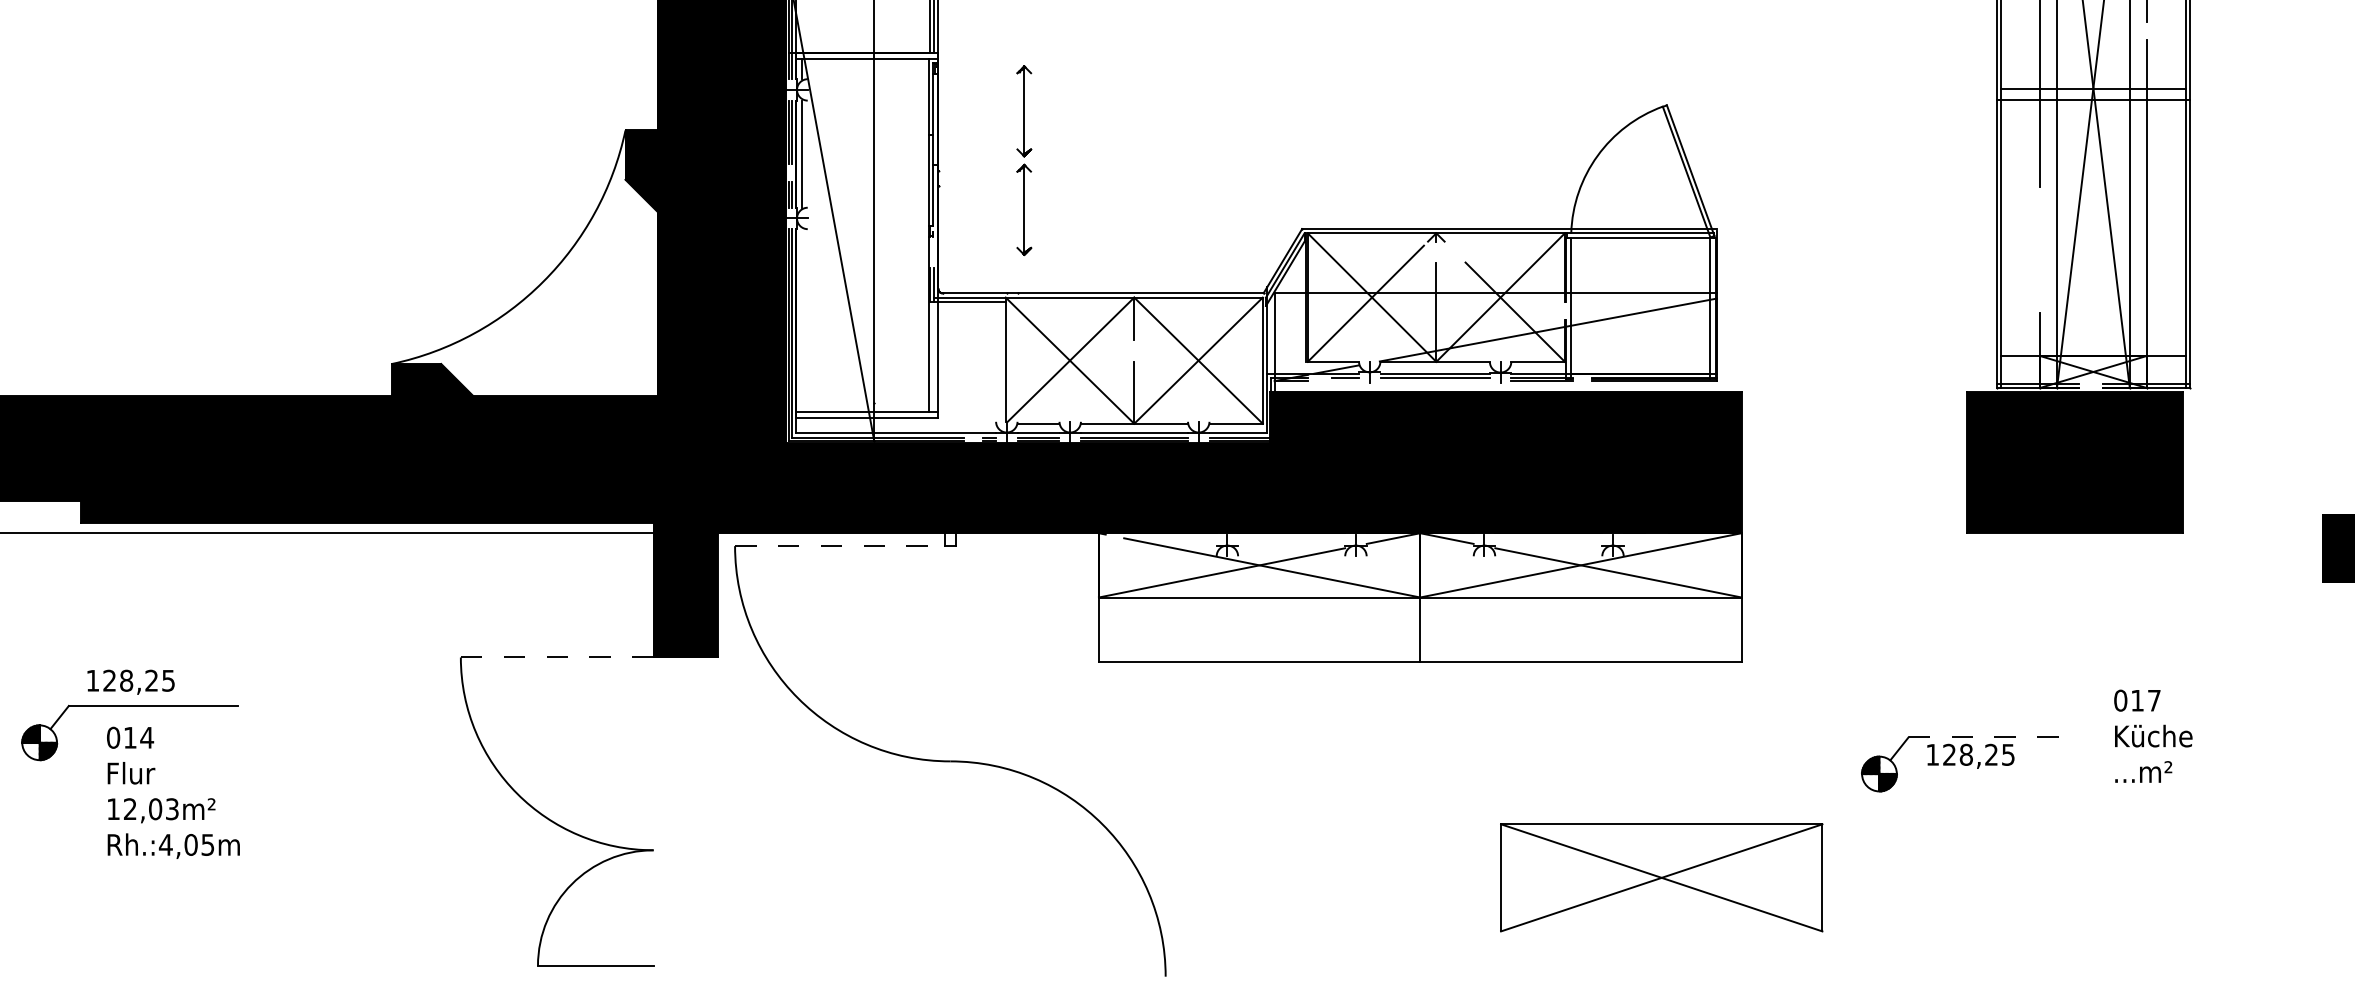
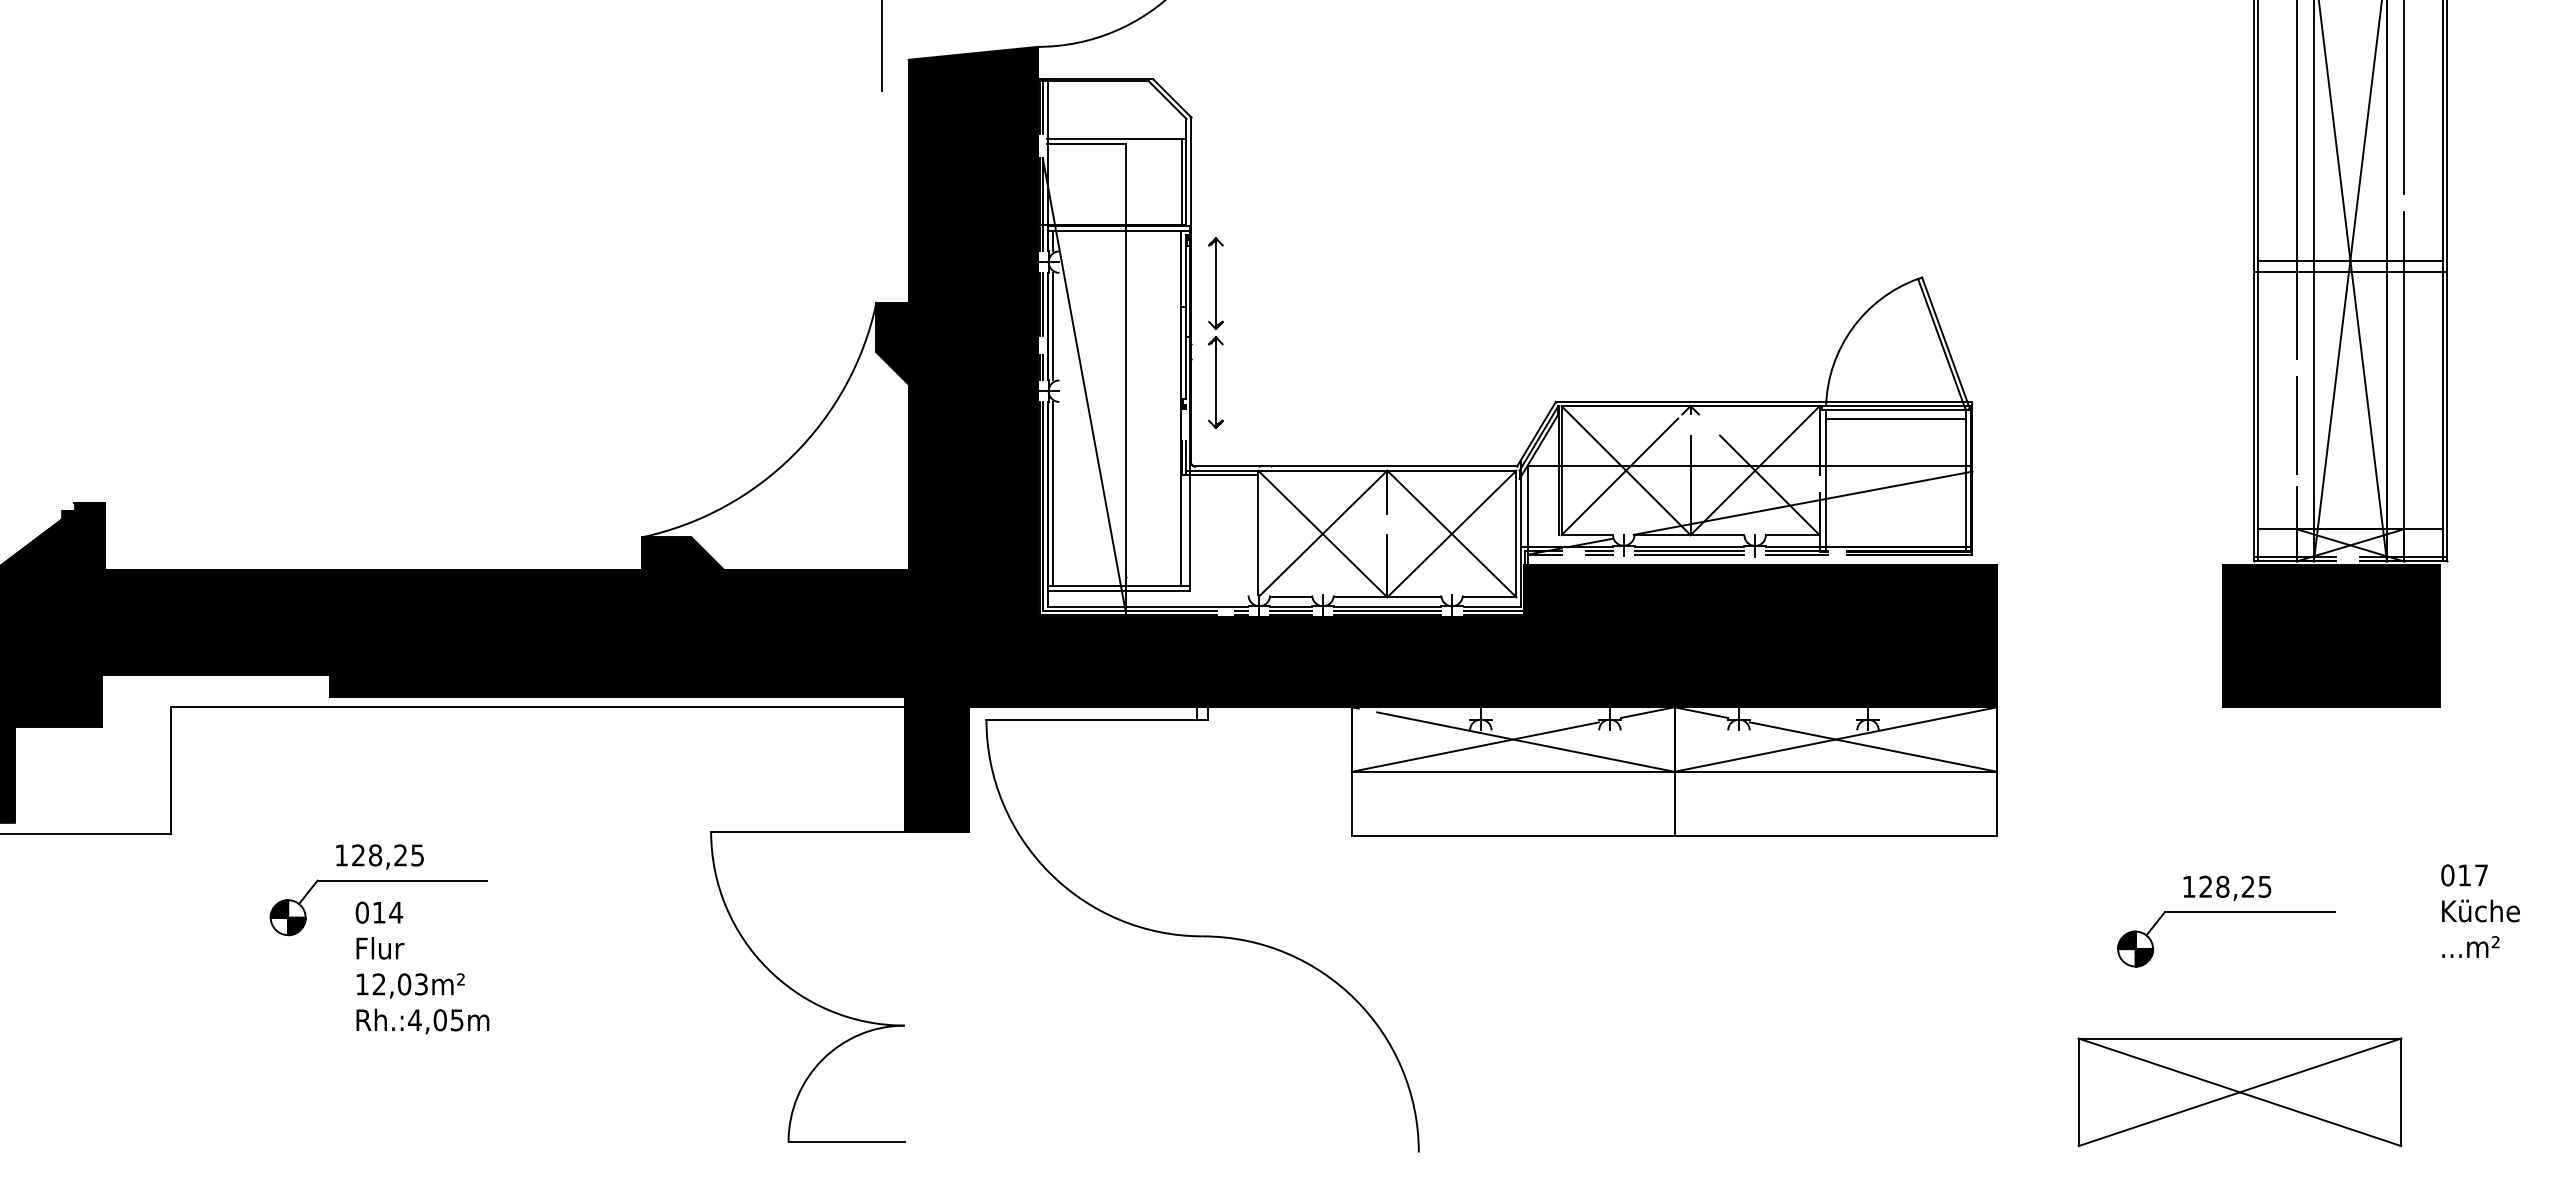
part: (1023, 159) -> (1215, 332), moved
line: (1640, 246) -> (1895, 419), added
line: (2039, 252) -> (2296, 425), added
line: (801, 320) -> (1053, 493), added
line: (1344, 381) -> (1598, 554), added
line: (1435, 381) -> (1689, 554), added
line: (840, 546) -> (1092, 720), dashed -> solid
line: (556, 657) -> (807, 832), dashed -> solid
text: (2153, 735) -> (2480, 910), moved
line: (1992, 737) -> (2249, 912), dashed -> solid
text: (1971, 755) -> (2227, 887), moved
part: (1661, 878) -> (2239, 1092), moved

